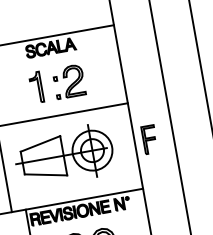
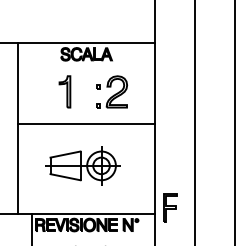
part: (68, 81) -> (111, 91), moved
part: (149, 139) -> (170, 207), moved
part: (63, 155) -> (80, 165), size x0.7

